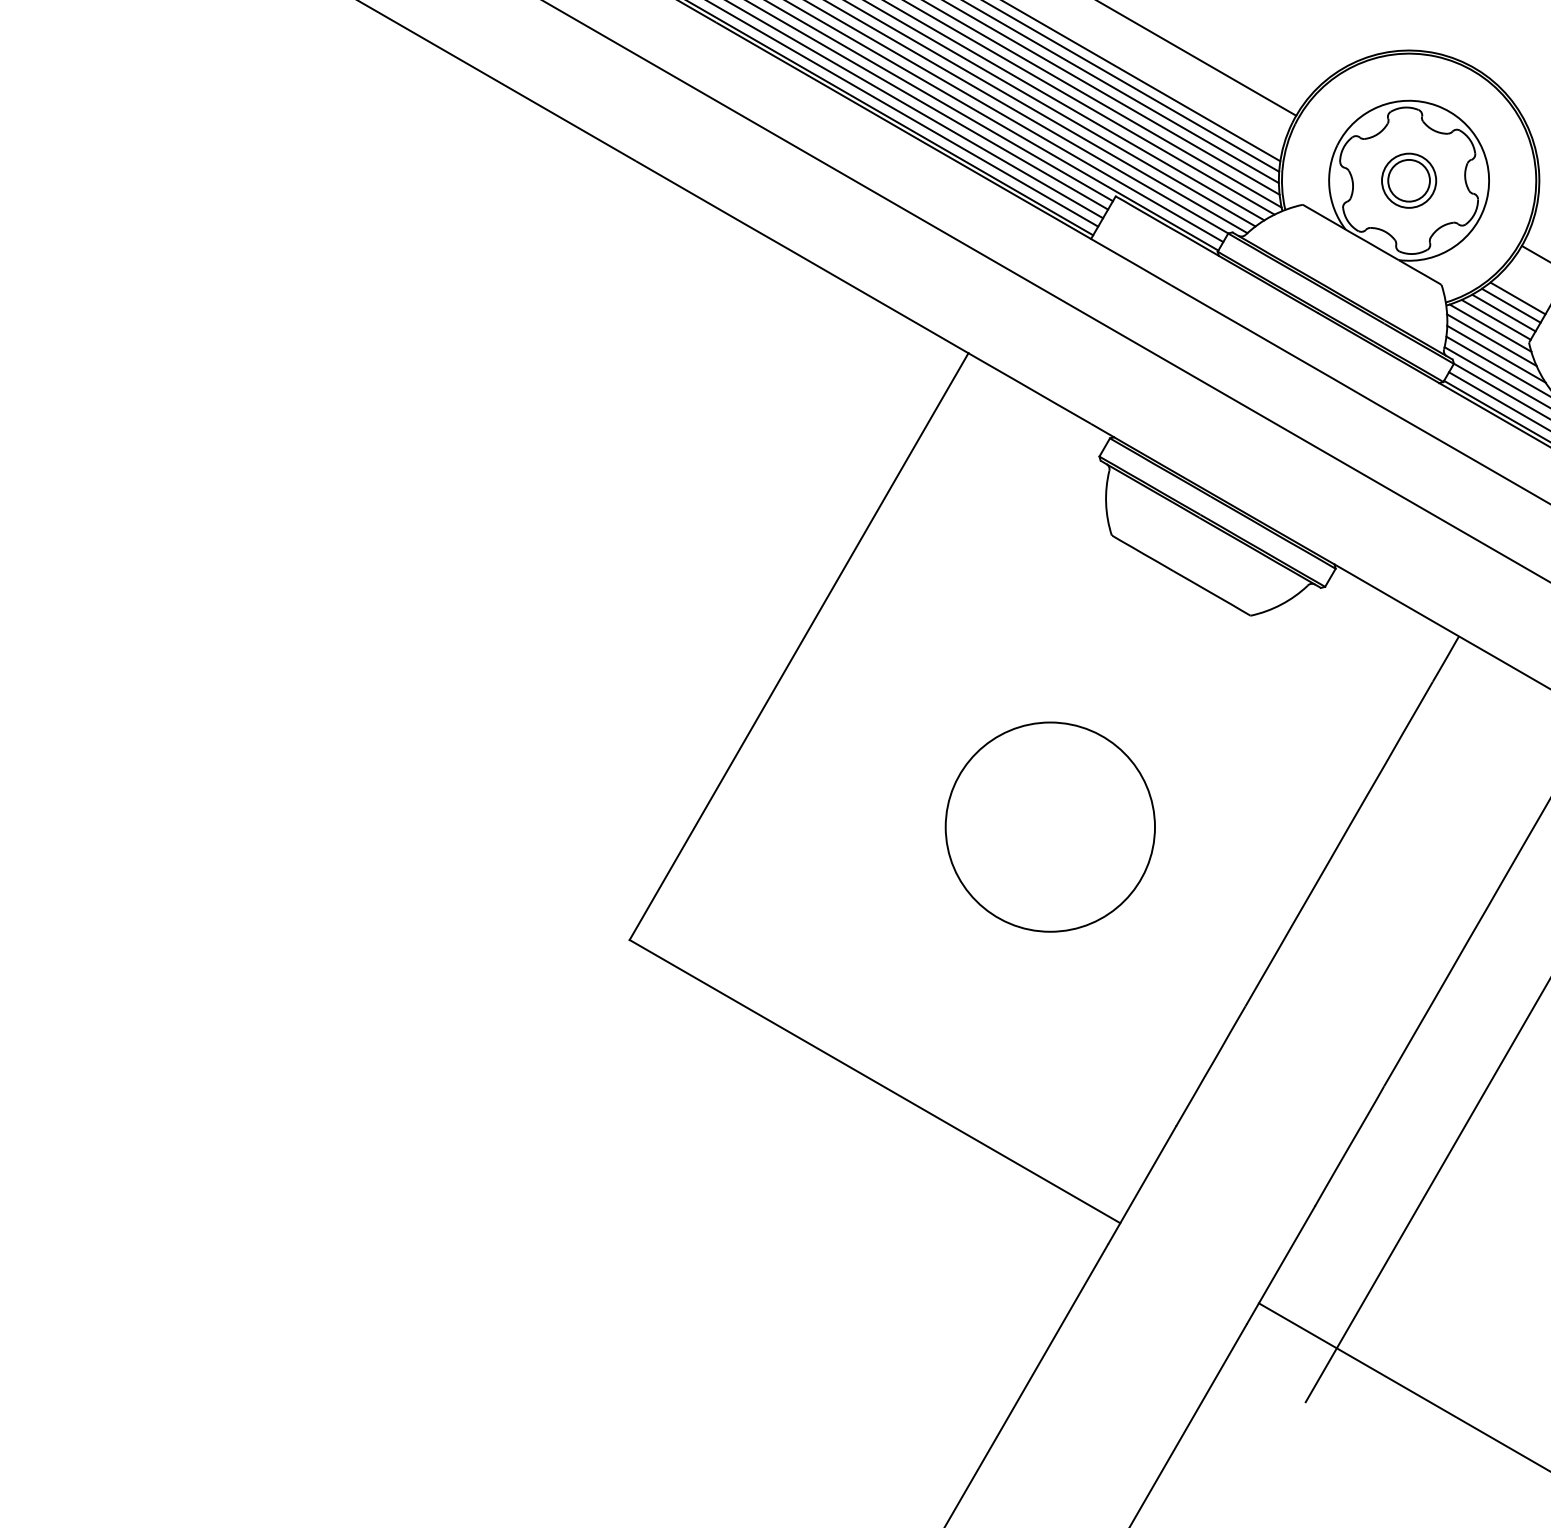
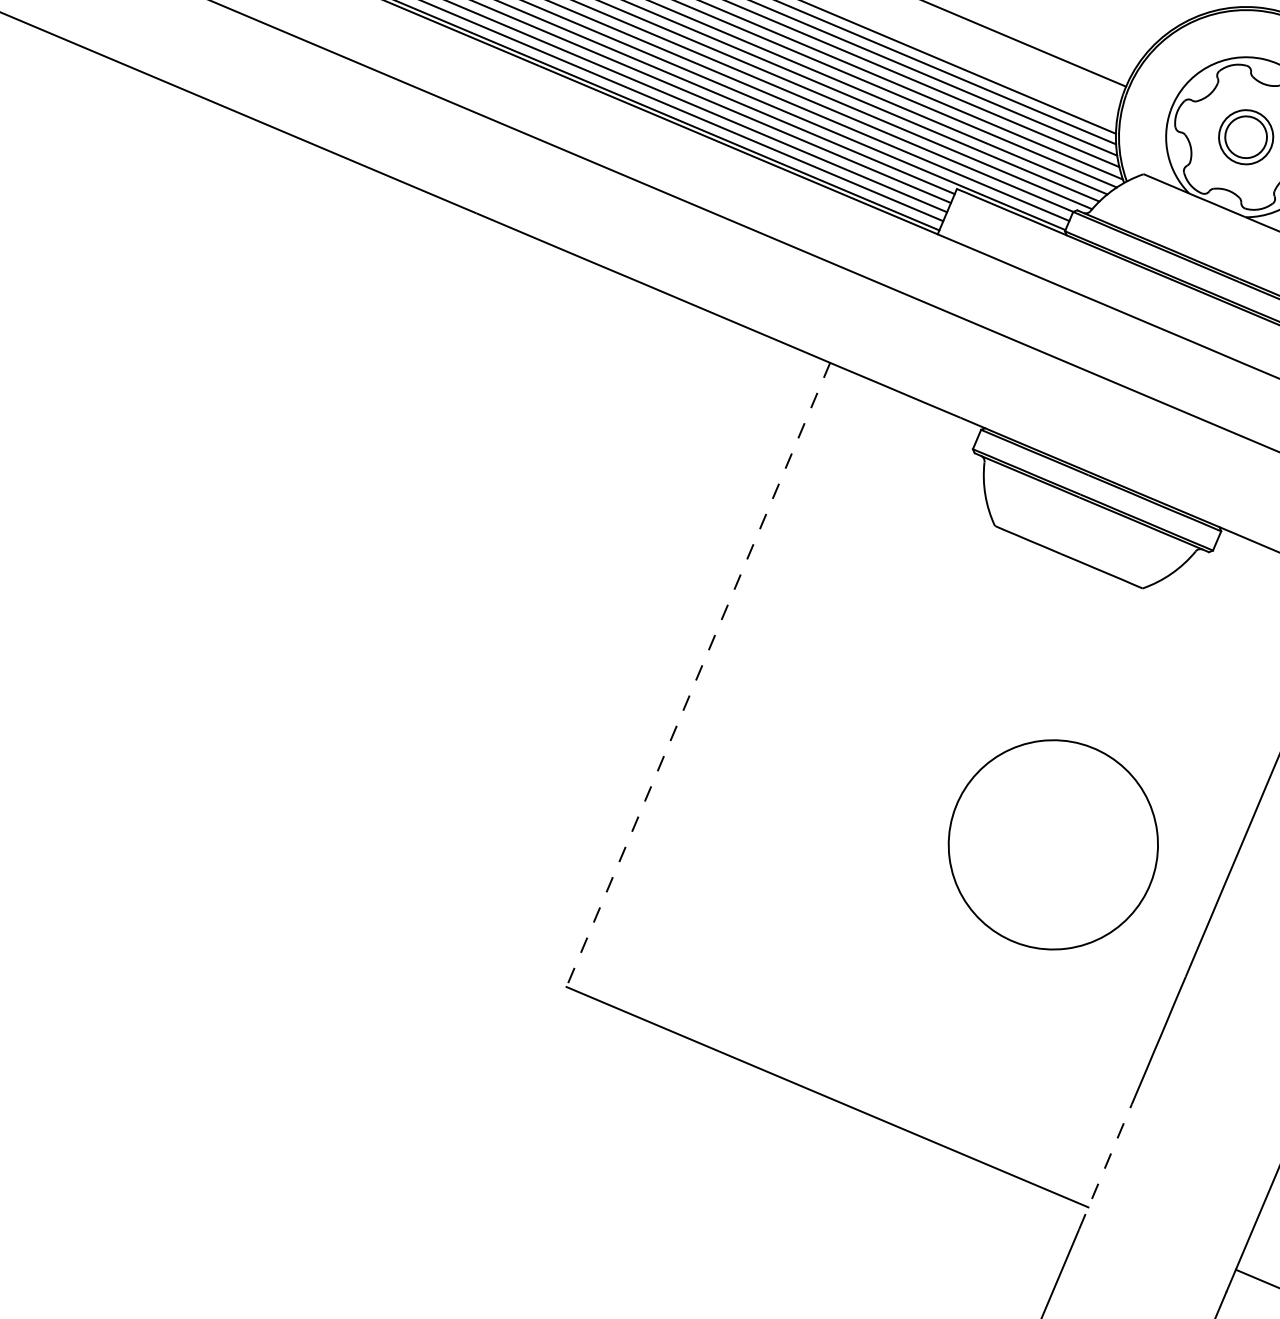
line: (799, 646) -> (698, 674), solid -> dashed
circle: (1049, 826) -> (1052, 844), moved
line: (1142, 1185) -> (1105, 1167), solid -> dashed

